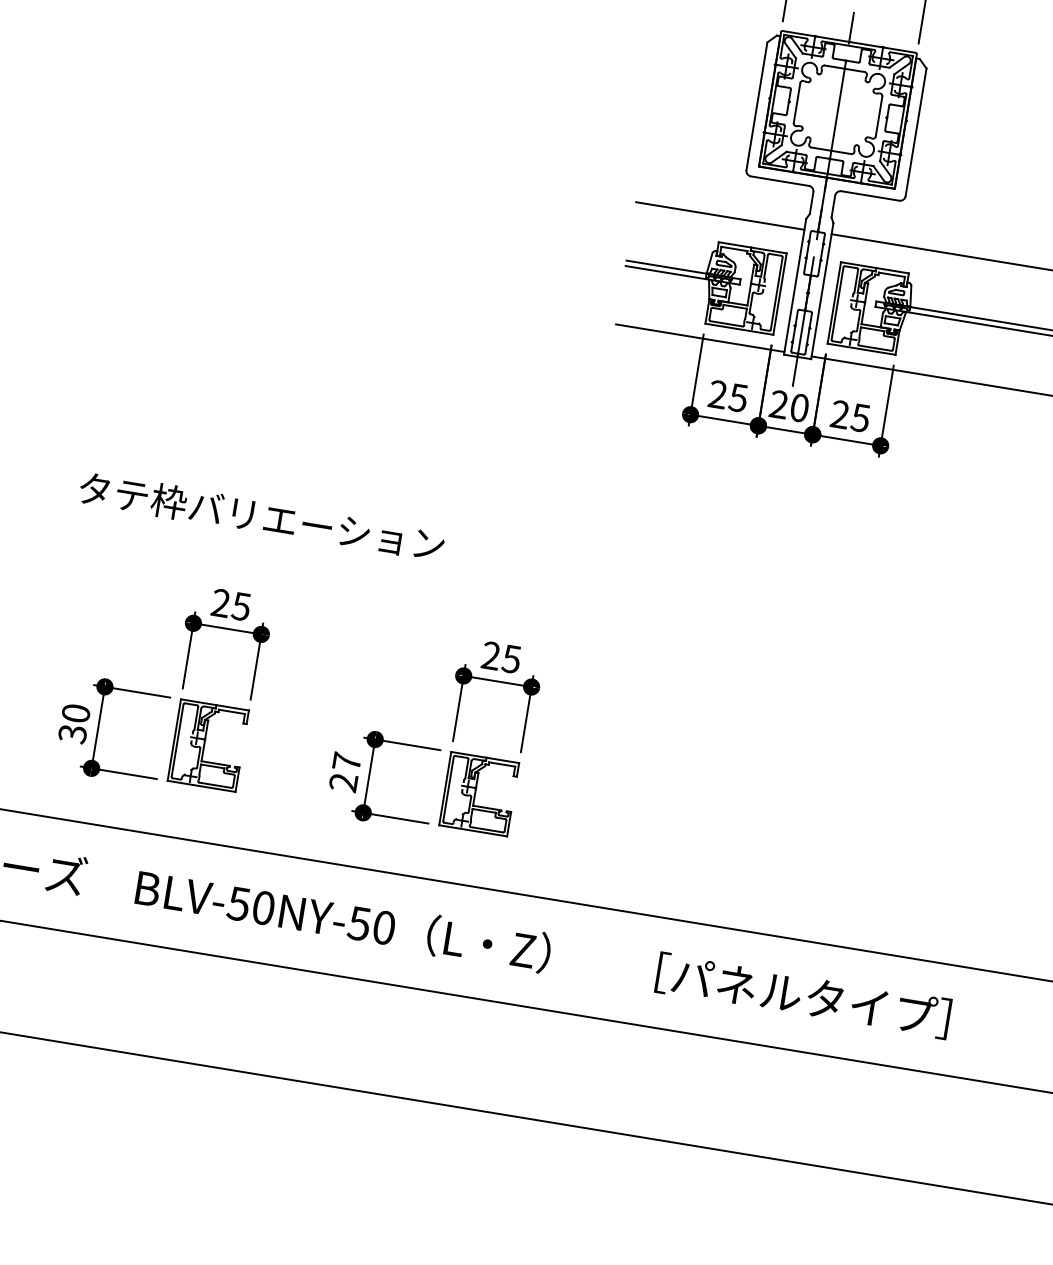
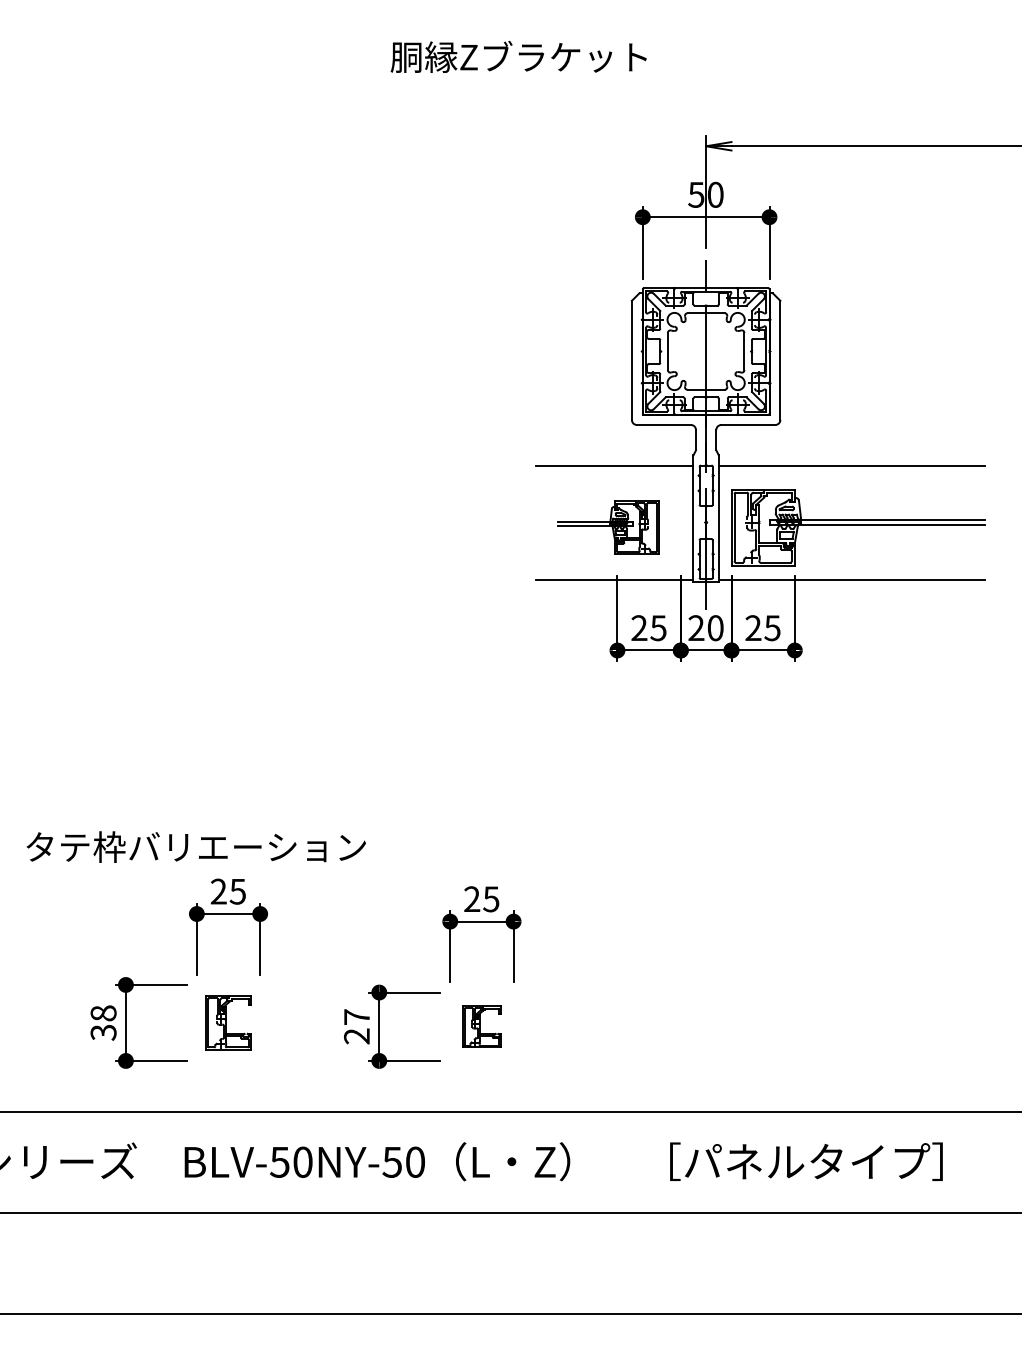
part: (702, 281) -> (608, 527), size x0.7
text: (261, 516) -> (195, 846), moved
text: (75, 713) -> (103, 1013), 30 -> 38
part: (208, 745) -> (228, 1022), size x0.7
part: (478, 793) -> (481, 1026), size x0.6

